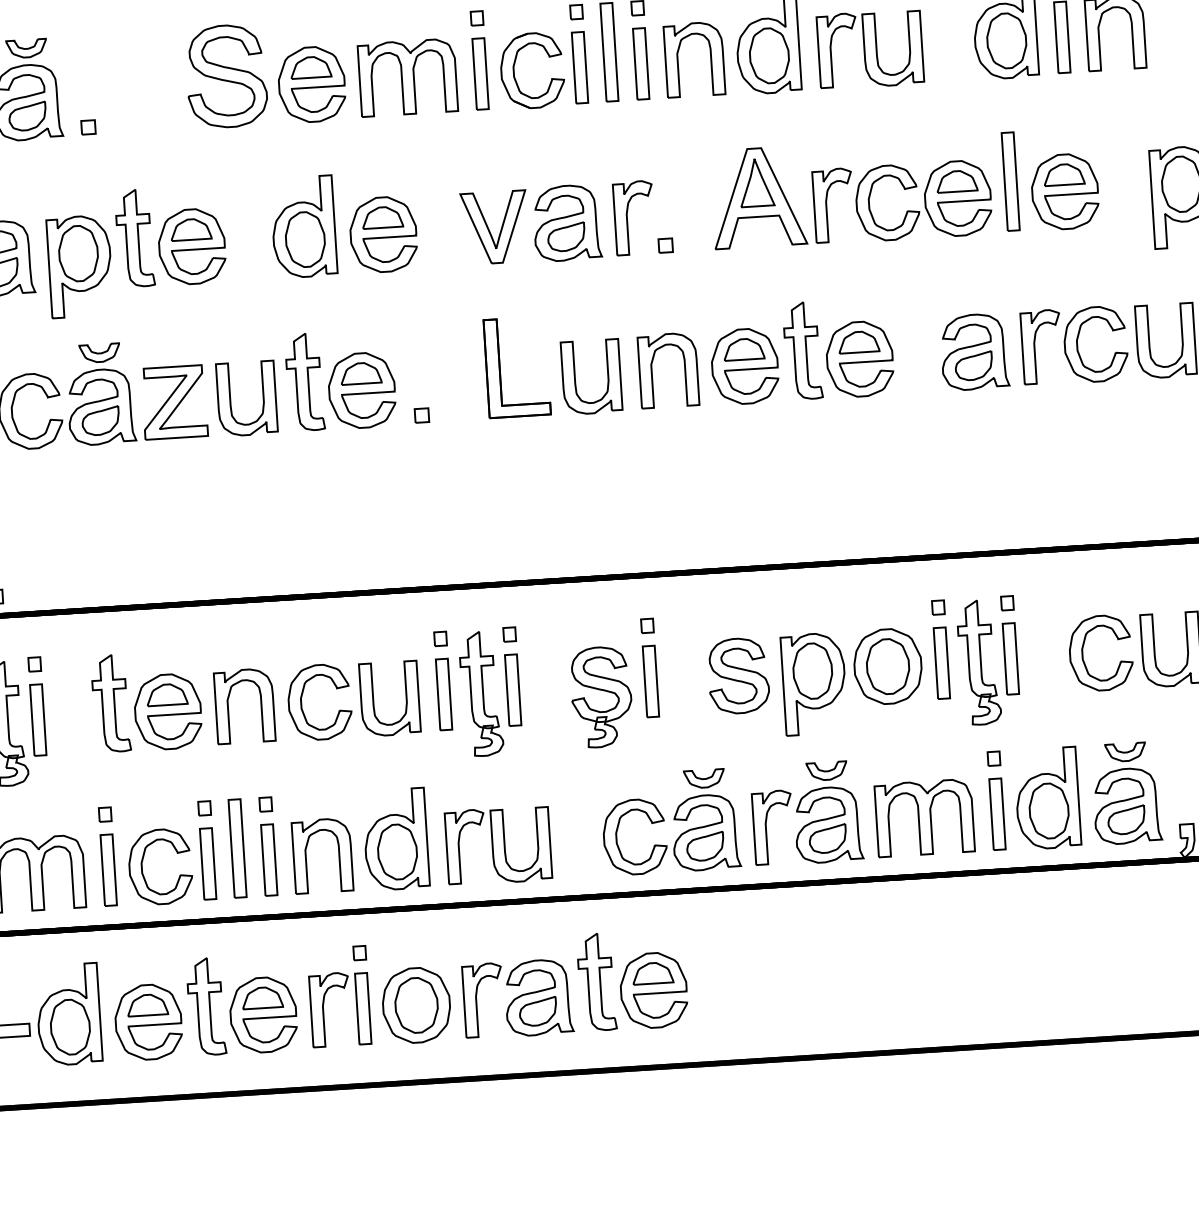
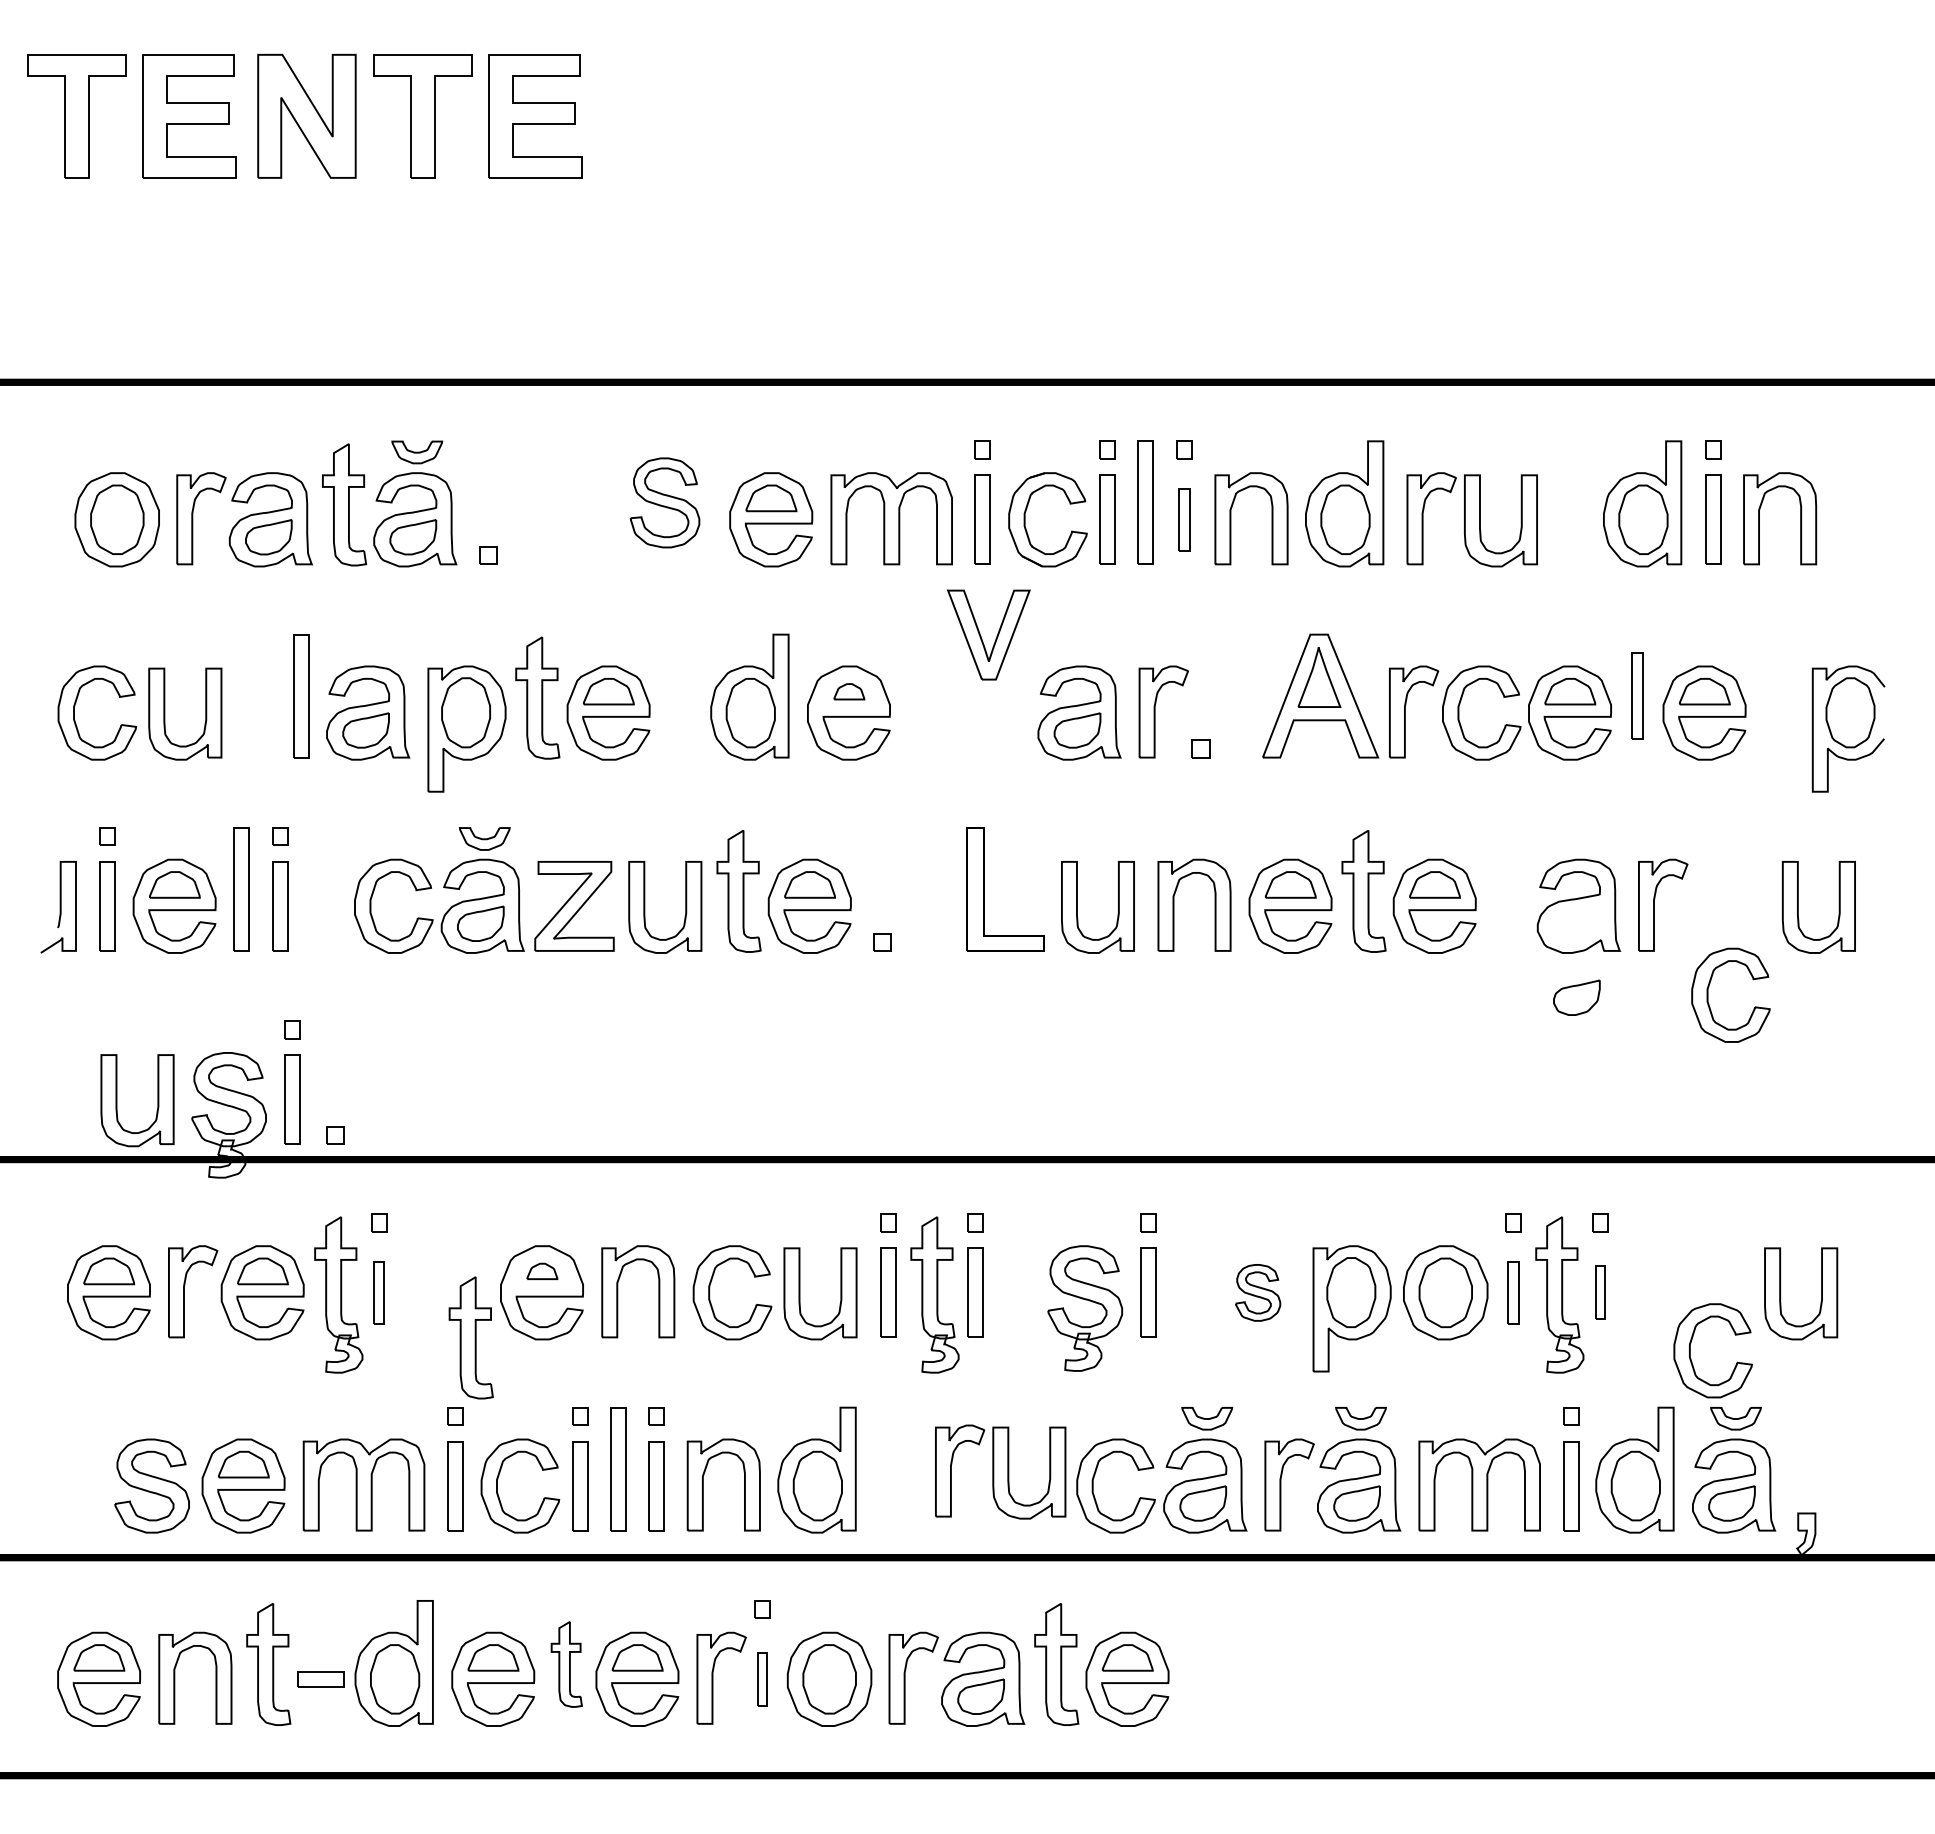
part: (641, 63) -> (1184, 519), size x0.7
part: (226, 76) -> (664, 502), size x0.7
part: (1010, 181) -> (1637, 696), size x0.7
part: (382, 217) -> (849, 691), size x0.6
part: (490, 230) -> (982, 638), moved
part: (1077, 344) -> (1708, 994), moved
part: (973, 365) -> (1576, 997), moved
part: (1082, 654) -> (1690, 1350), moved
part: (1011, 658) -> (1600, 1292), size x0.6
part: (941, 662) -> (1513, 1292), size x0.7
part: (738, 675) -> (1257, 1292), size x0.6
part: (167, 694) -> (542, 1271), size x0.6
part: (110, 703) -> (470, 1337), moved
part: (38, 719) -> (379, 1292), size x0.7
part: (498, 845) -> (1000, 1471), moved
part: (206, 1006) -> (566, 1664), size x0.7
part: (363, 1008) -> (762, 1679), size x0.6

